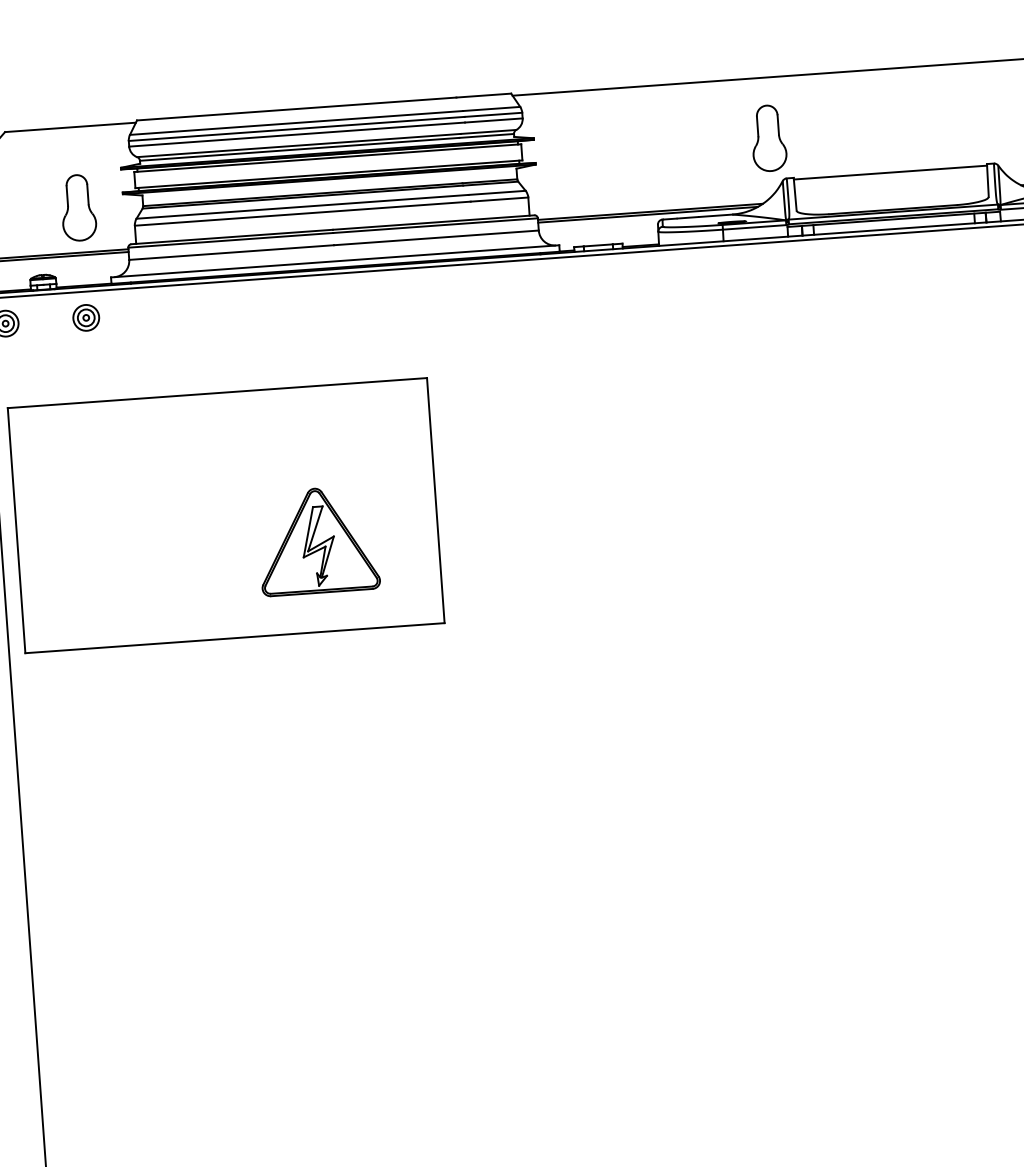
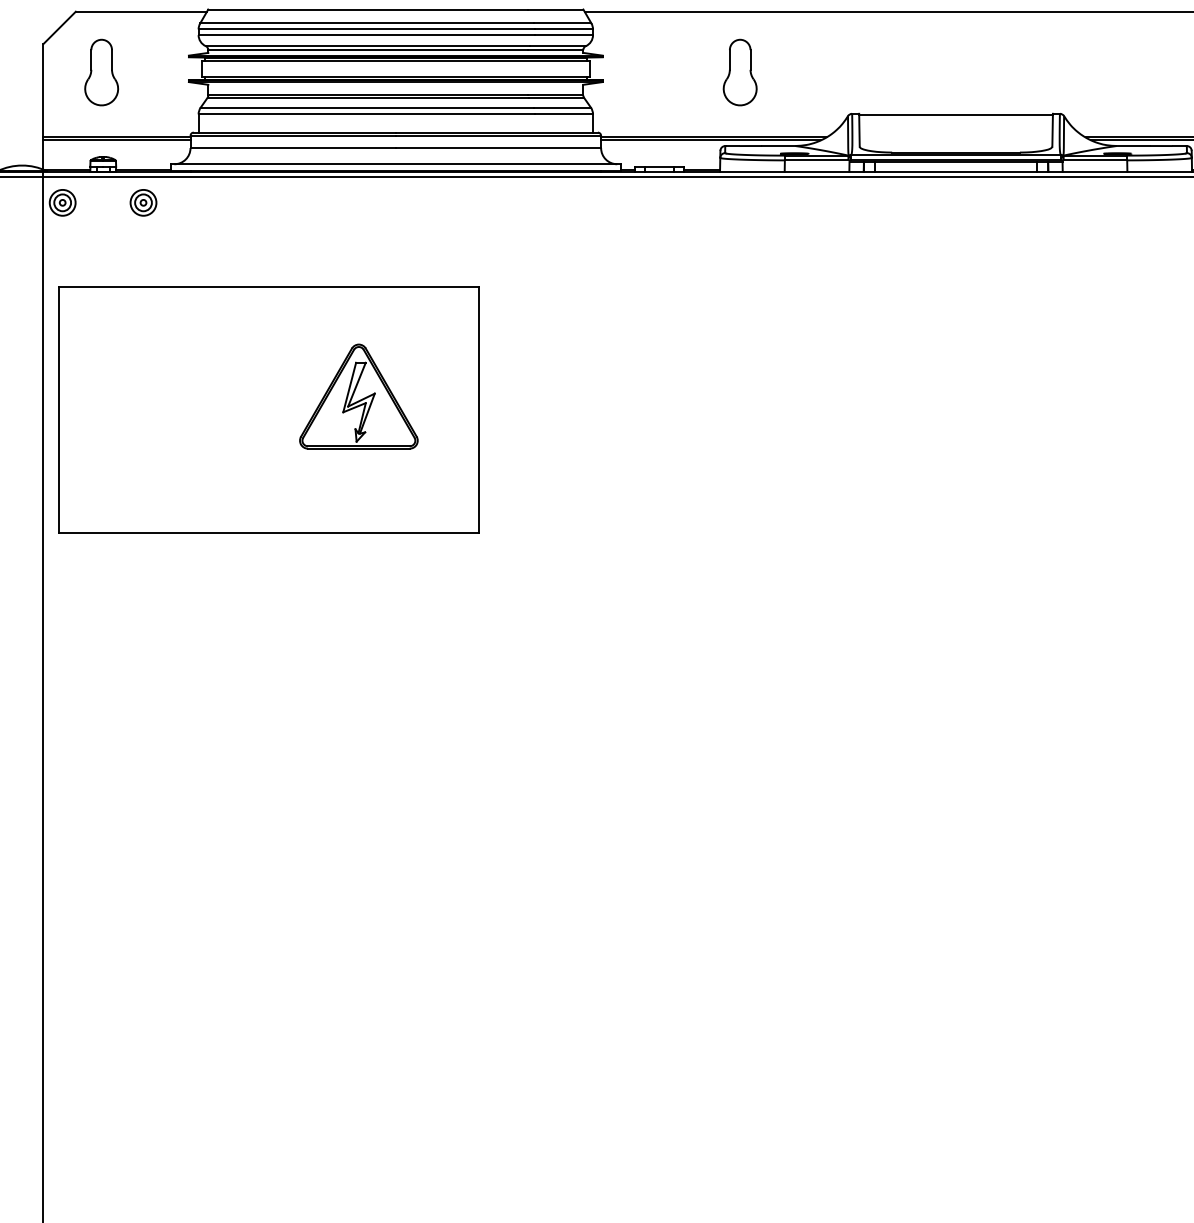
part: (768, 138) -> (739, 72), moved
part: (78, 207) -> (101, 72), moved
part: (317, 540) -> (358, 396), moved

